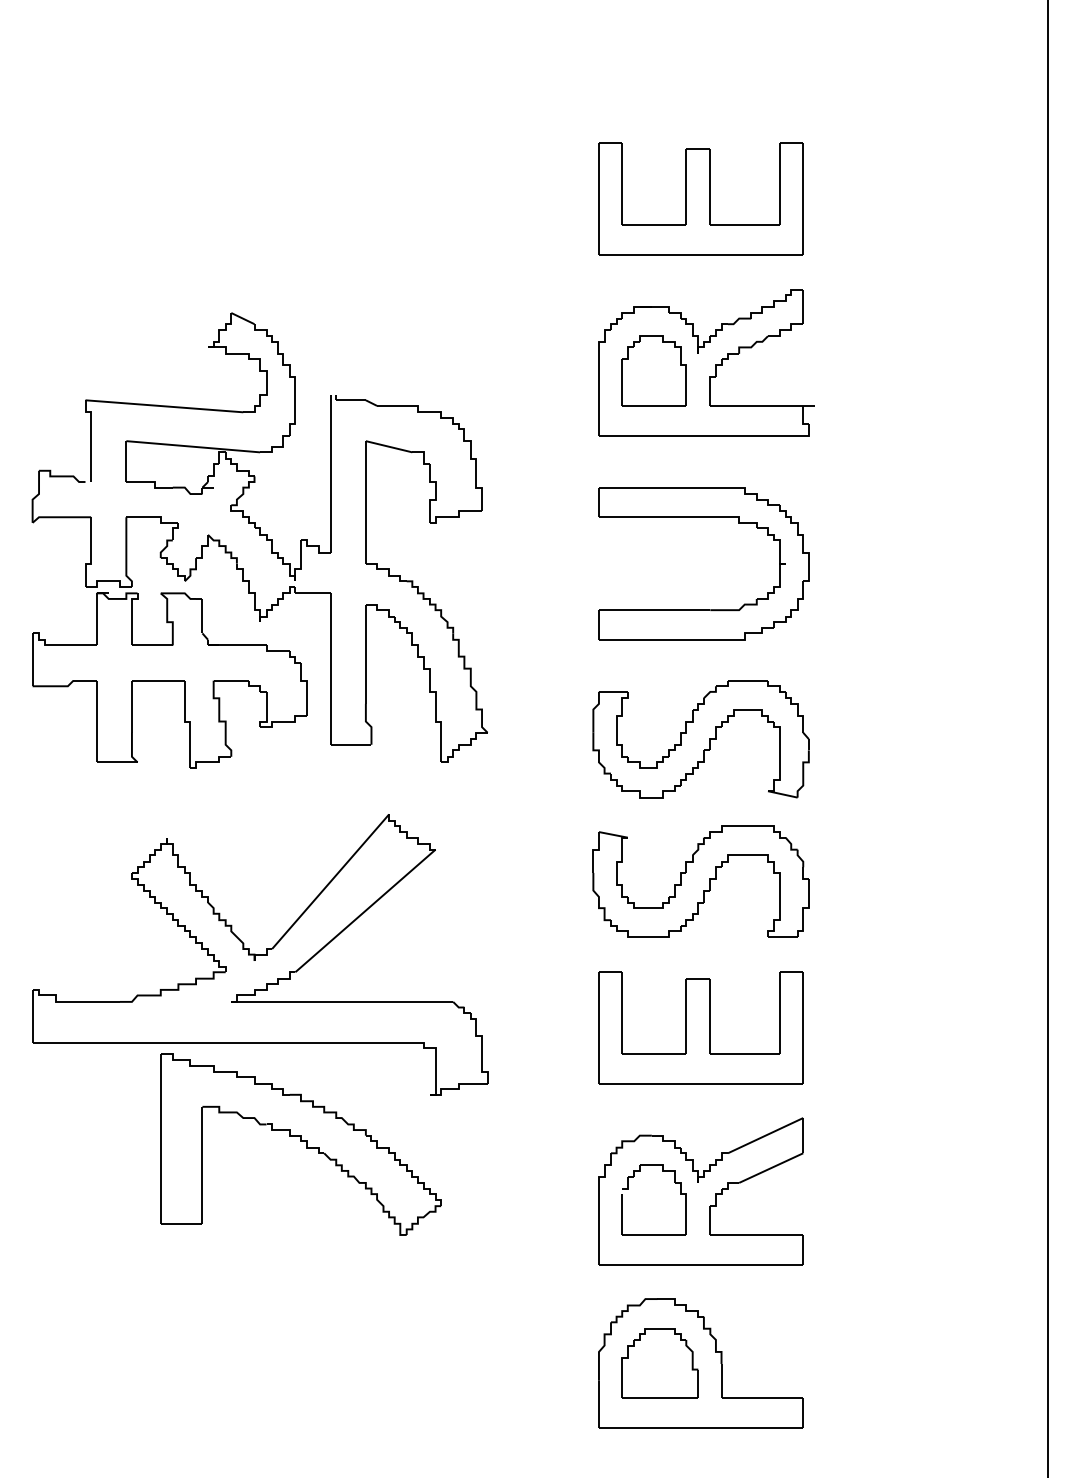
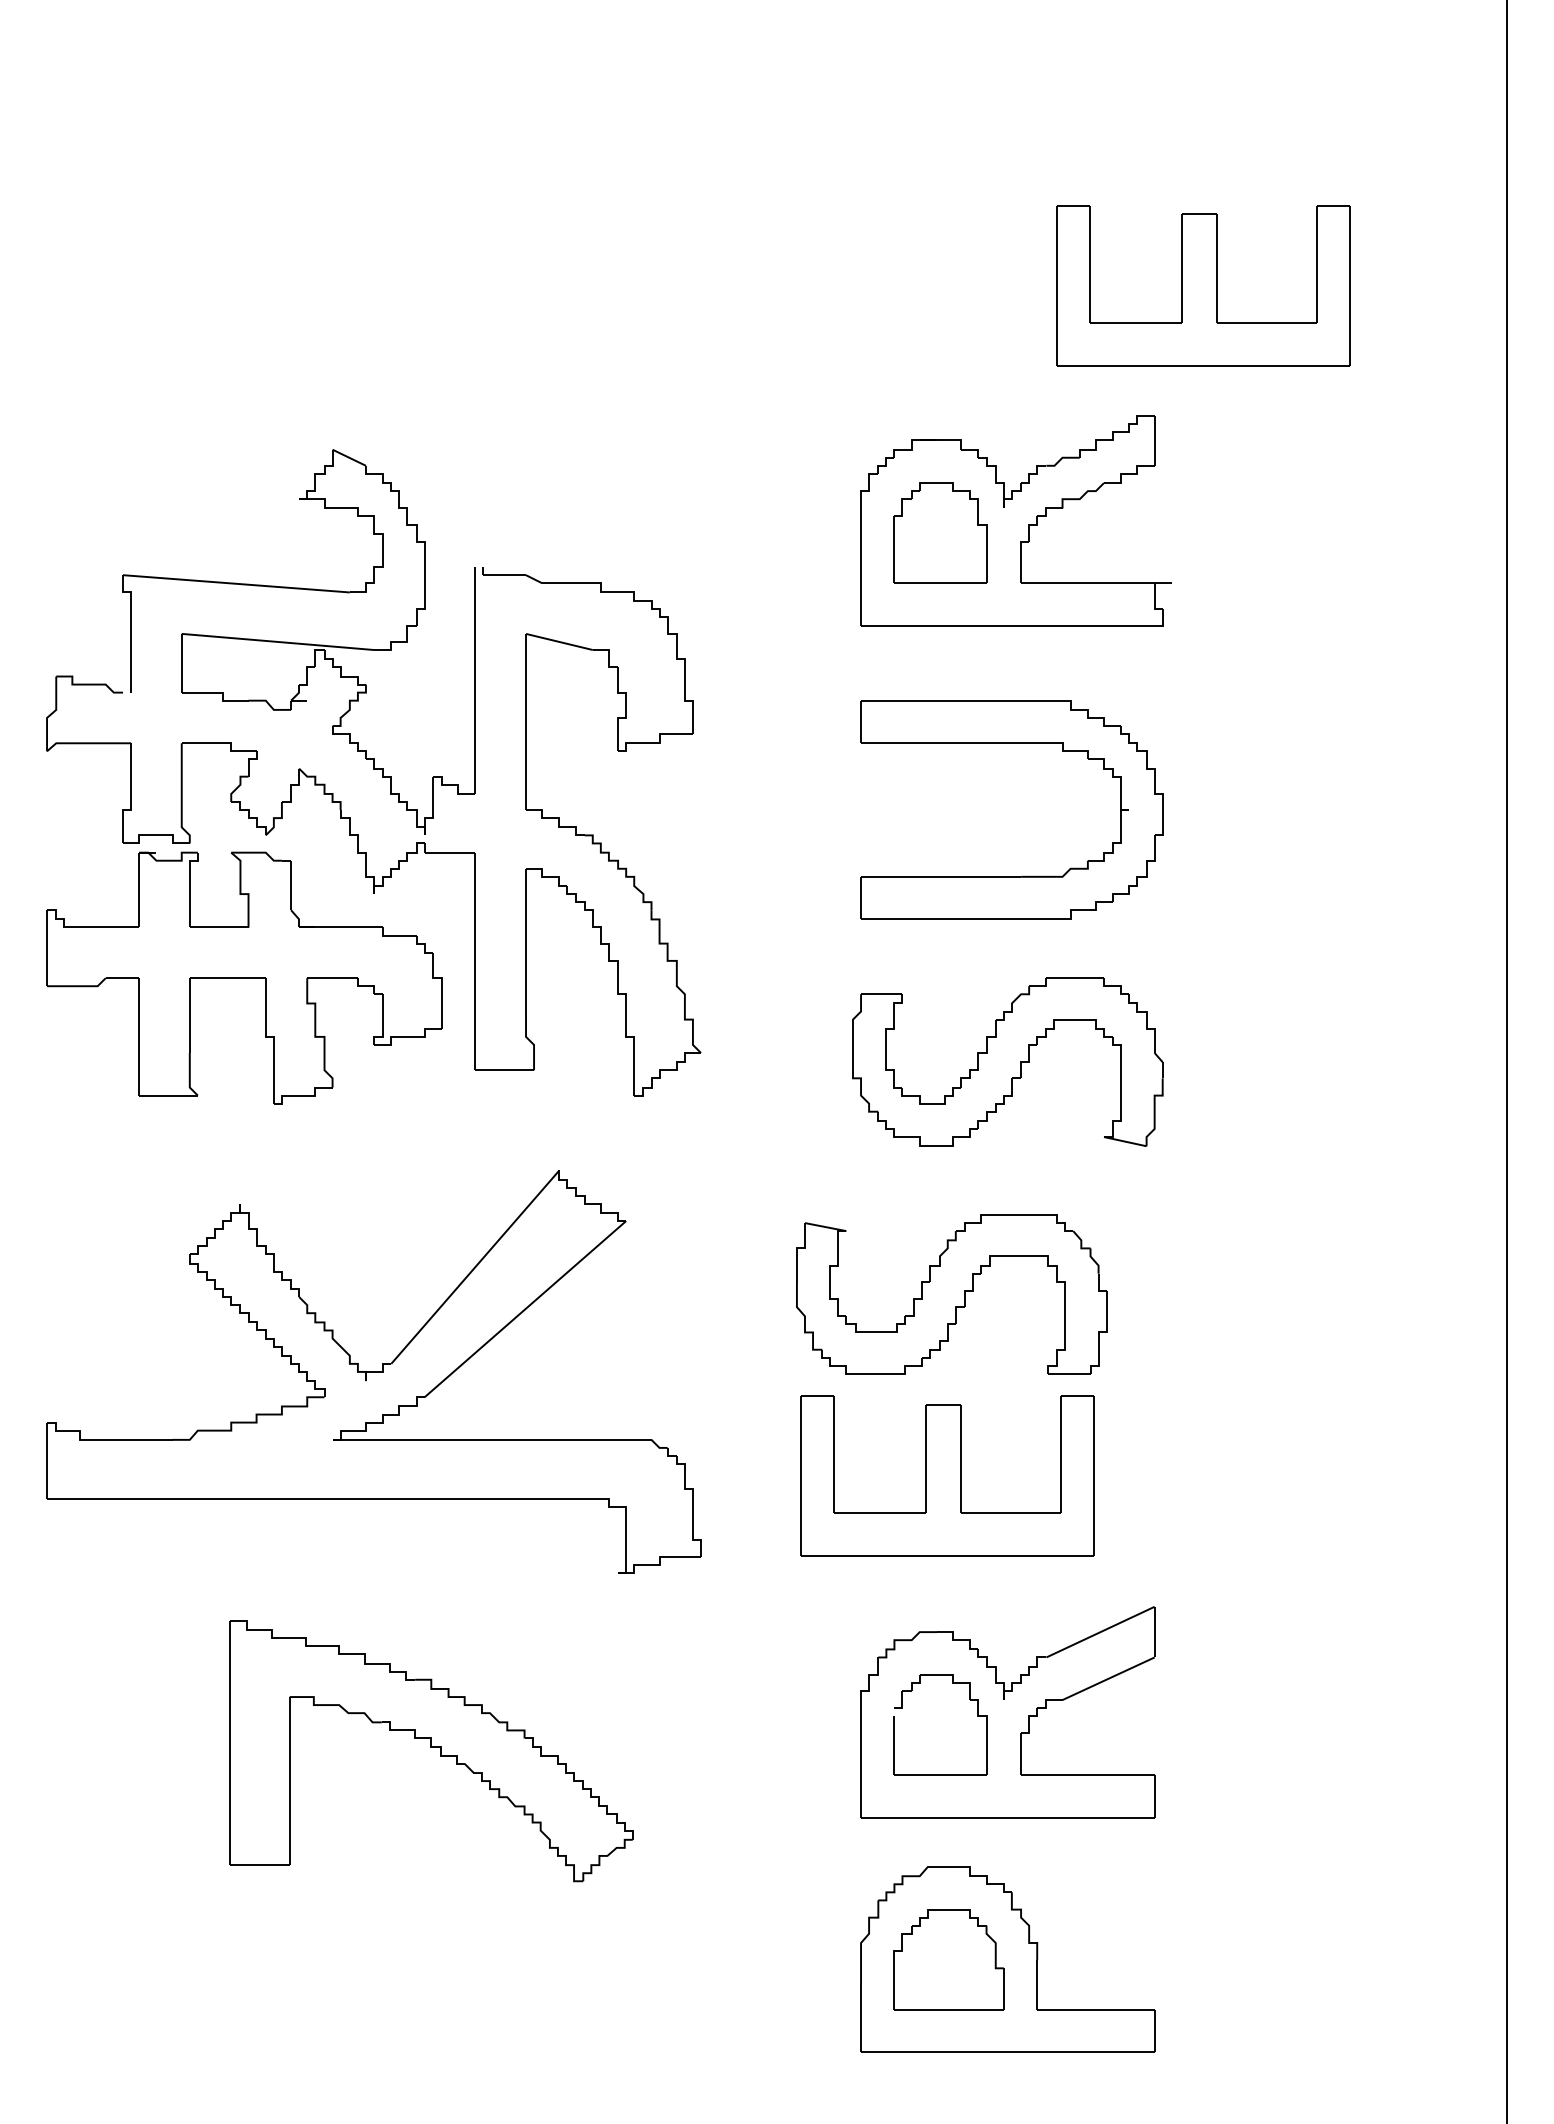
part: (700, 198) -> (1202, 285), moved
part: (700, 881) -> (950, 1294), moved
part: (700, 1027) -> (946, 1475), moved
part: (300, 1144) -> (430, 1751), moved

